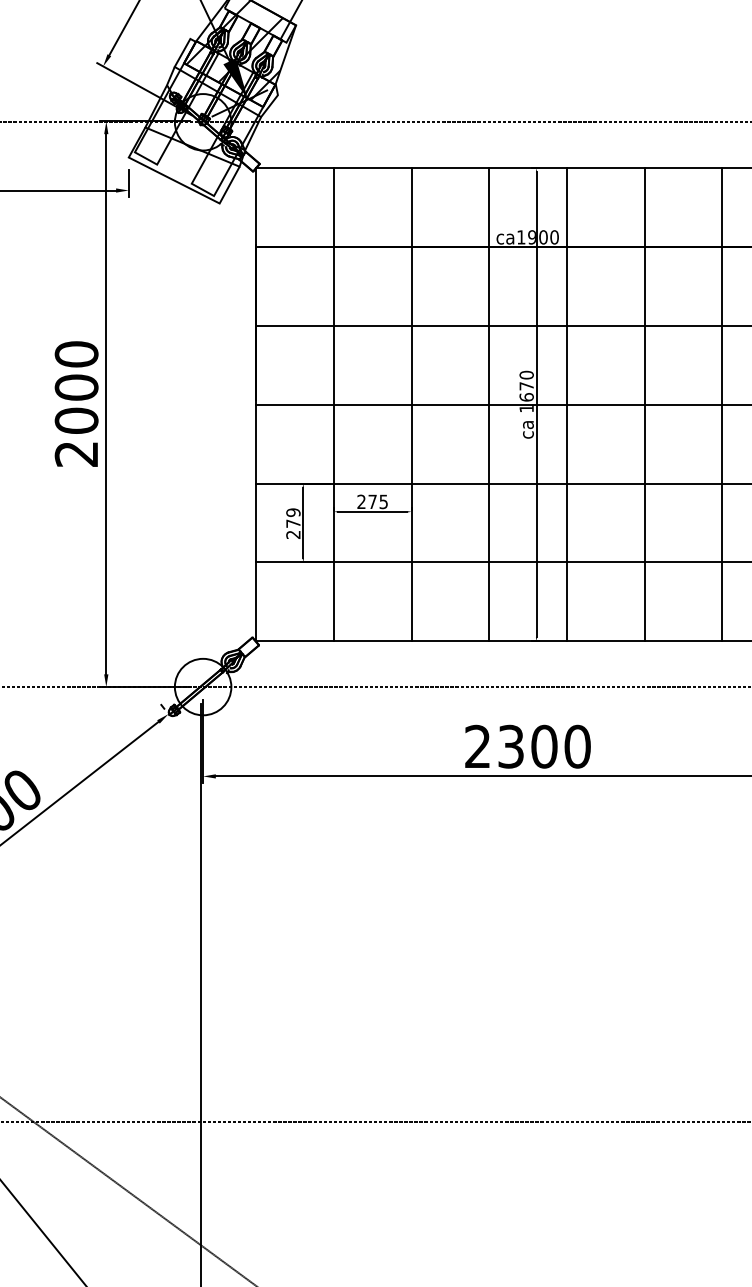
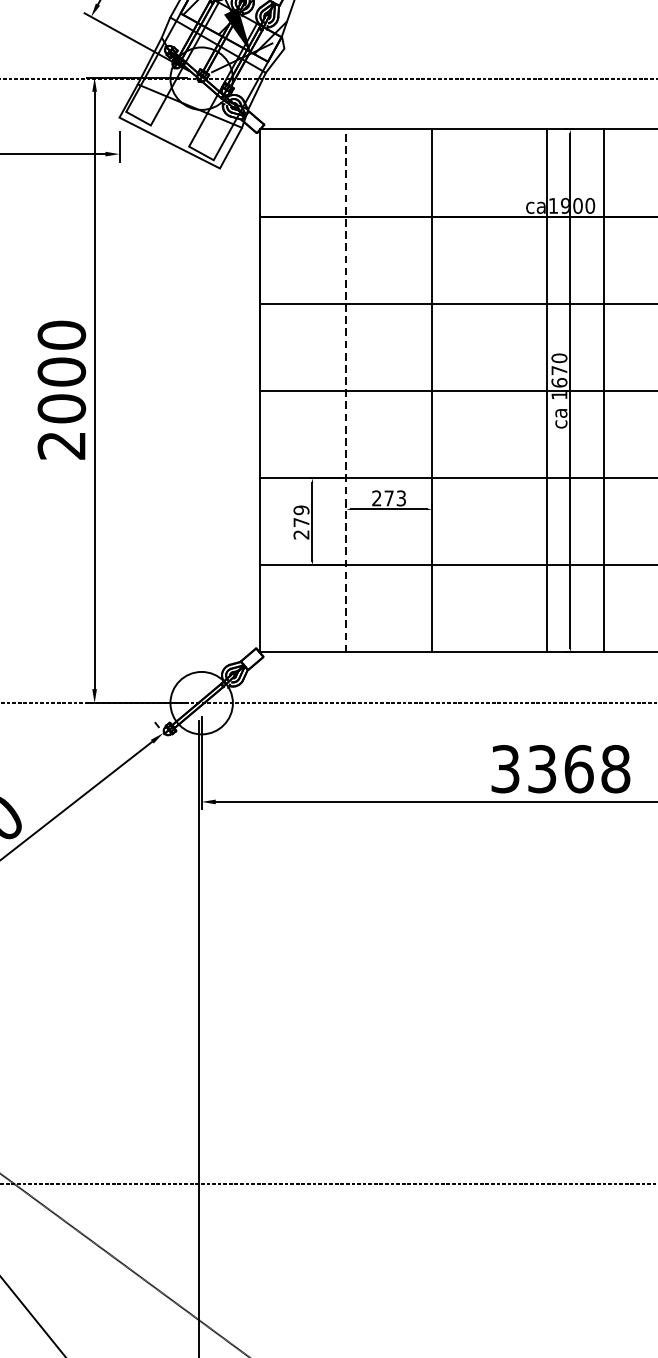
line: (333, 404) -> (345, 390), solid -> dashed
line: (489, 404) -> (547, 390), moved
text: (383, 501) -> (401, 497), 275 -> 273
text: (527, 746) -> (560, 768), 2300 -> 3368

